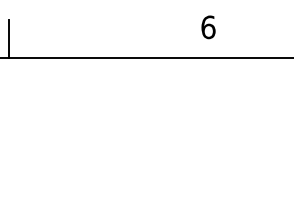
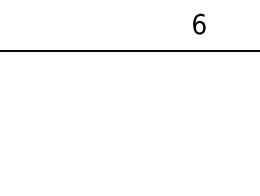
text: (208, 27) -> (199, 24), moved
line: (8, 38) -> (7, 33), removed

